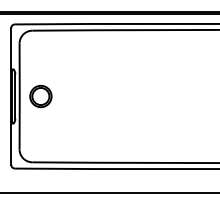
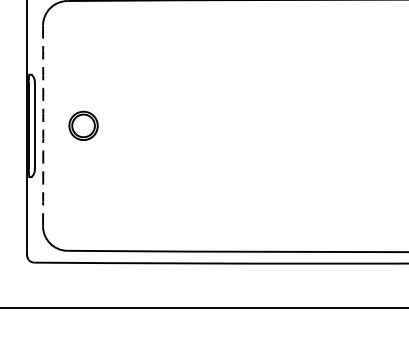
arc: (19, 96) -> (42, 125), solid -> dashed
part: (40, 96) -> (82, 125), size x0.7

